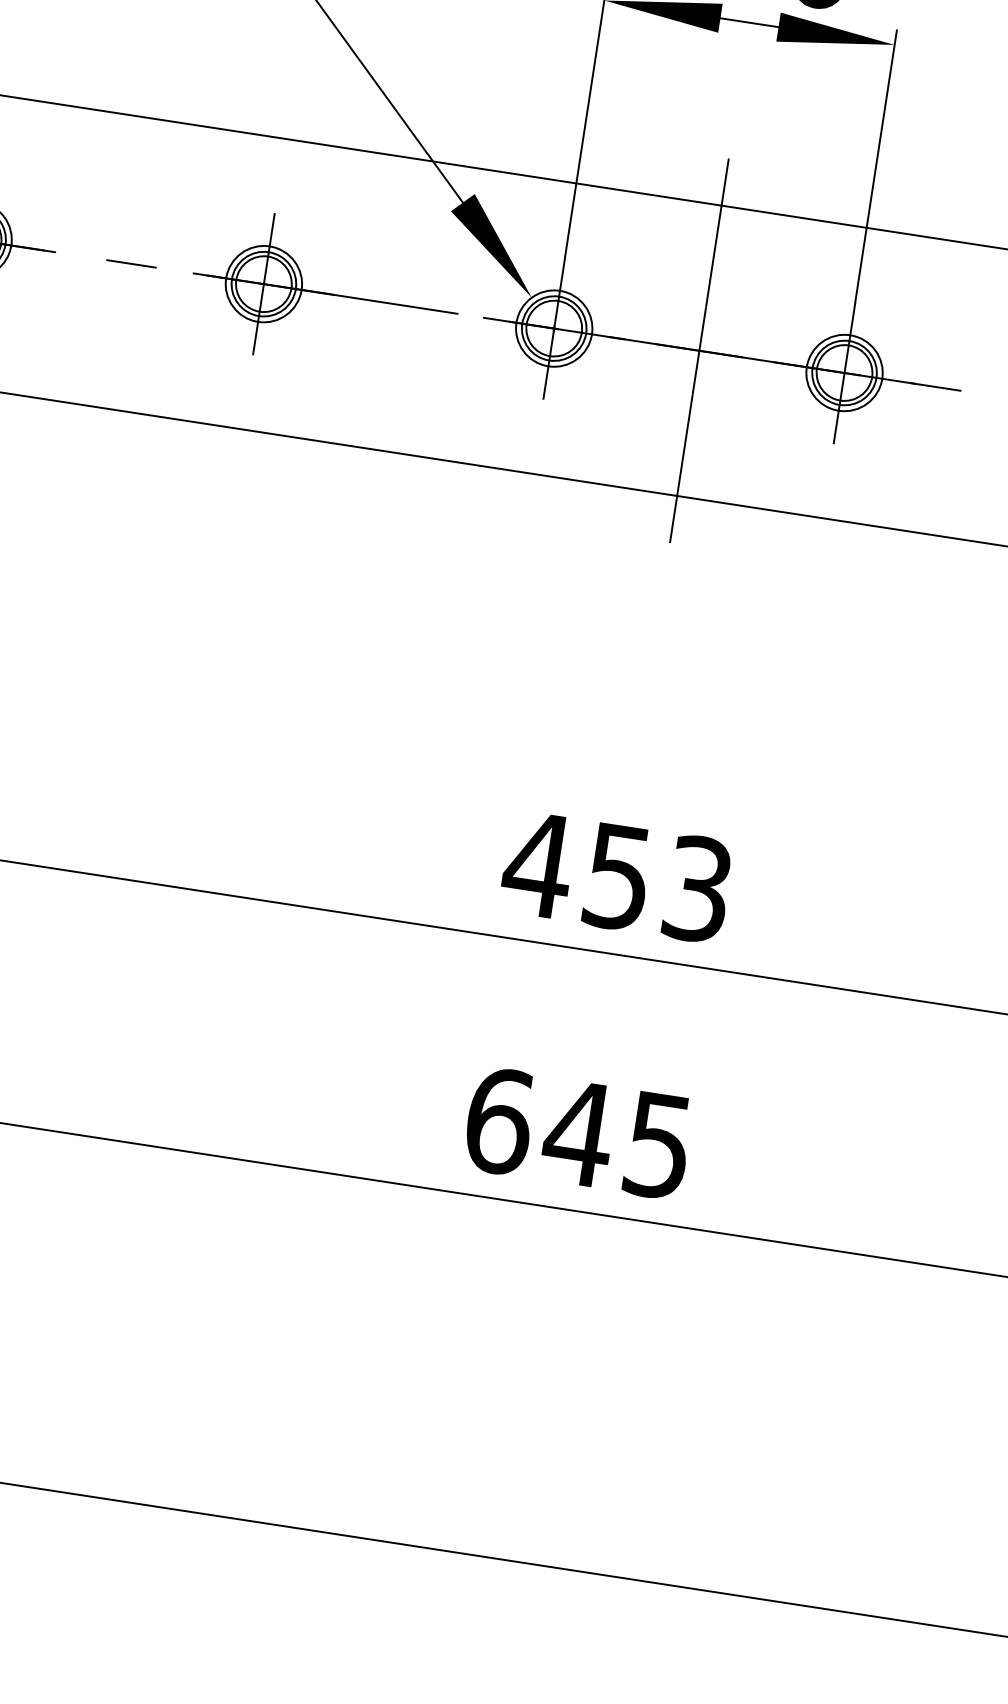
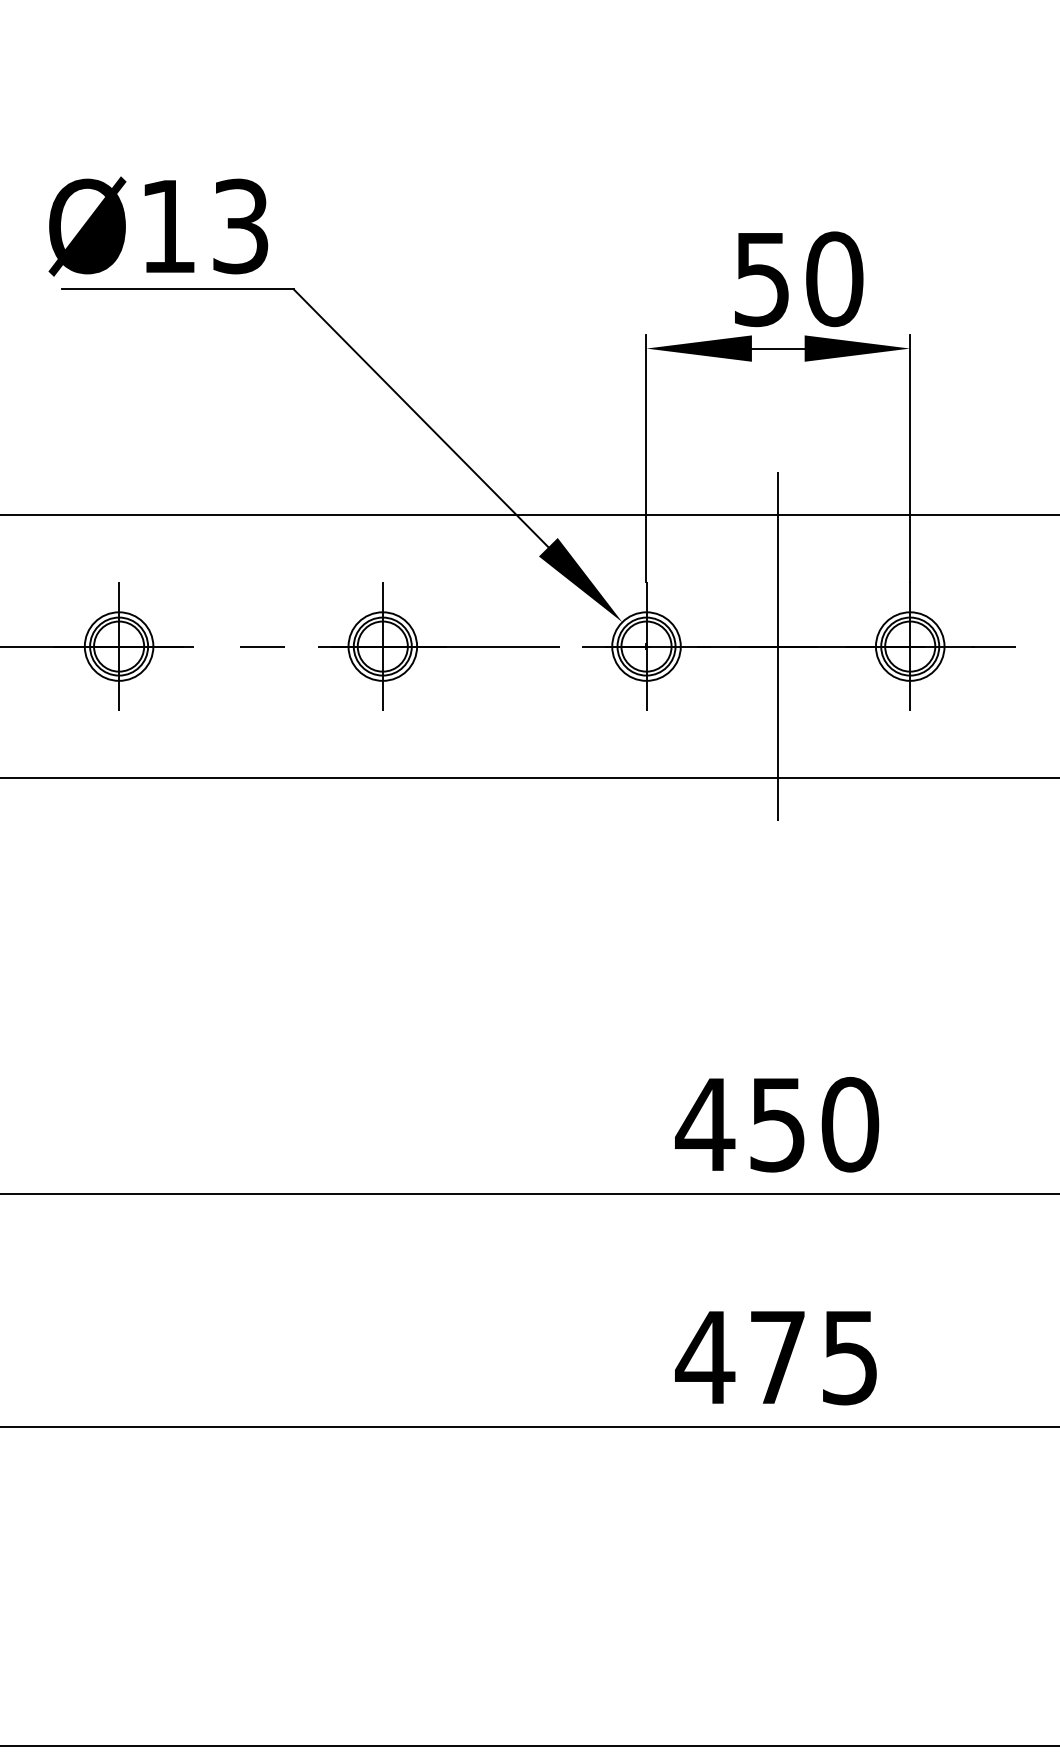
text: (698, 889) -> (850, 1124), 453 -> 450
text: (539, 1127) -> (741, 1357), 645 -> 475

